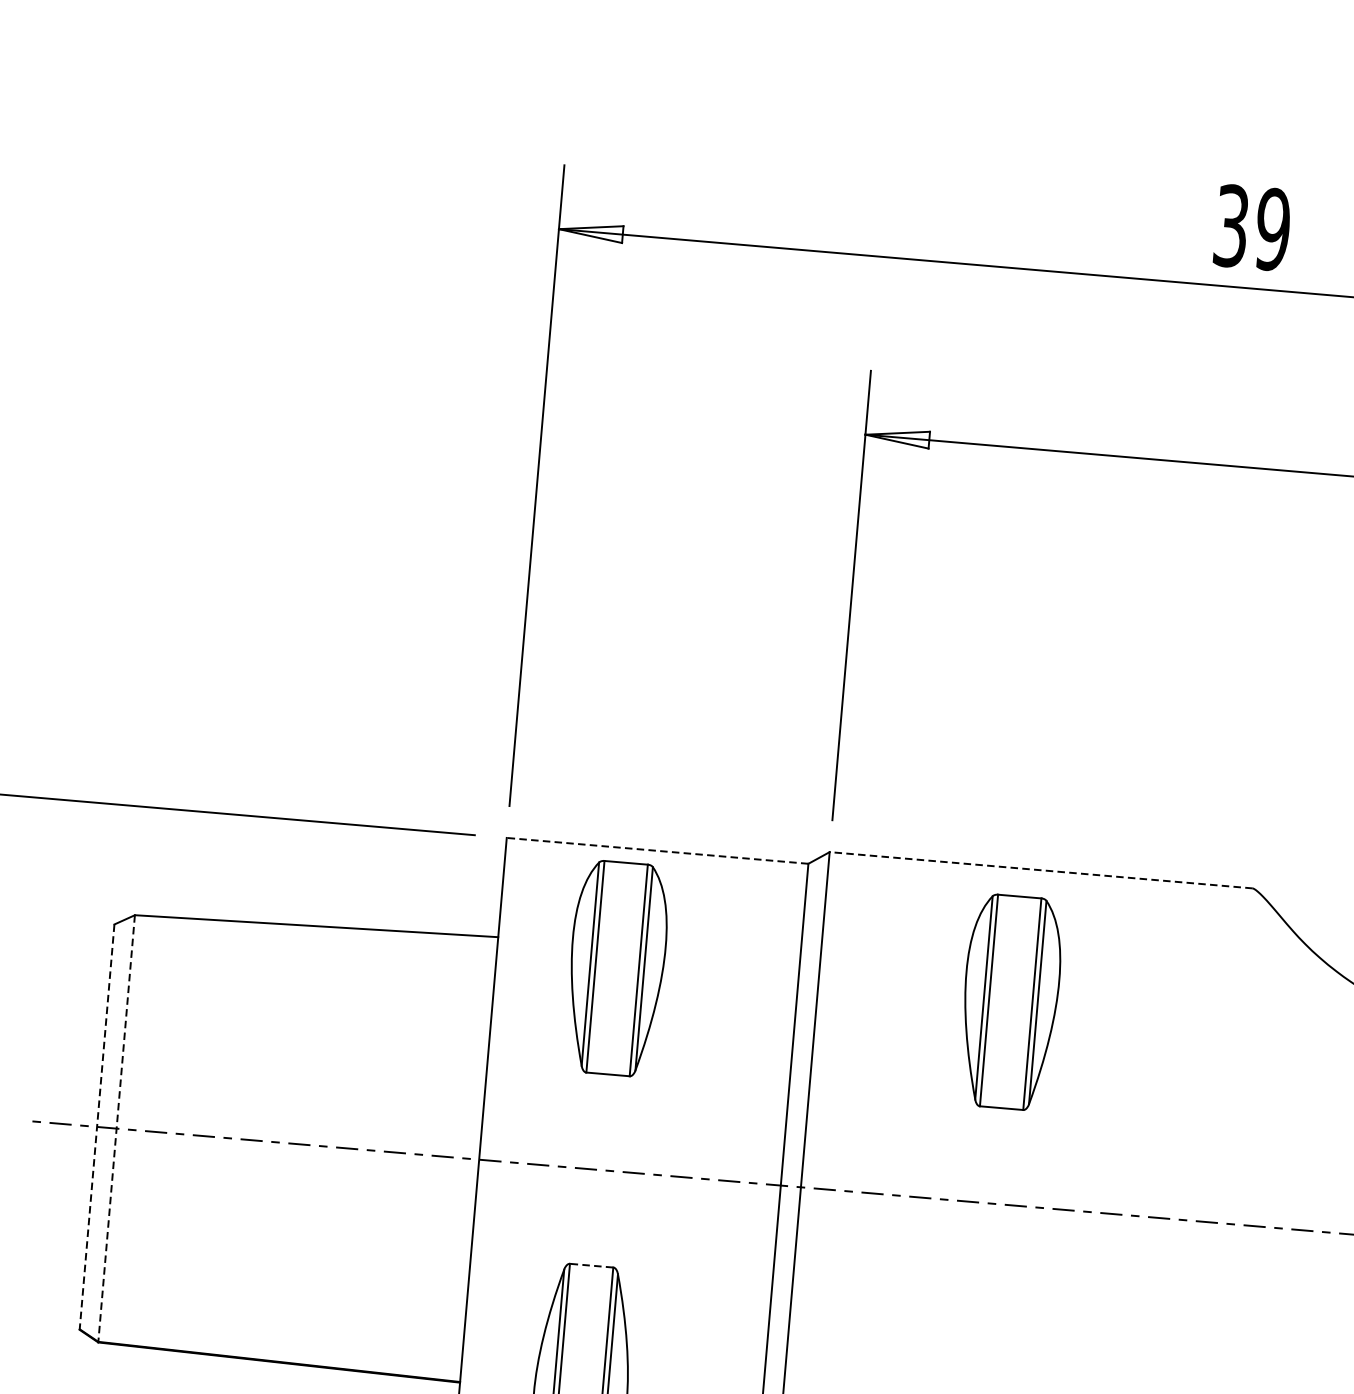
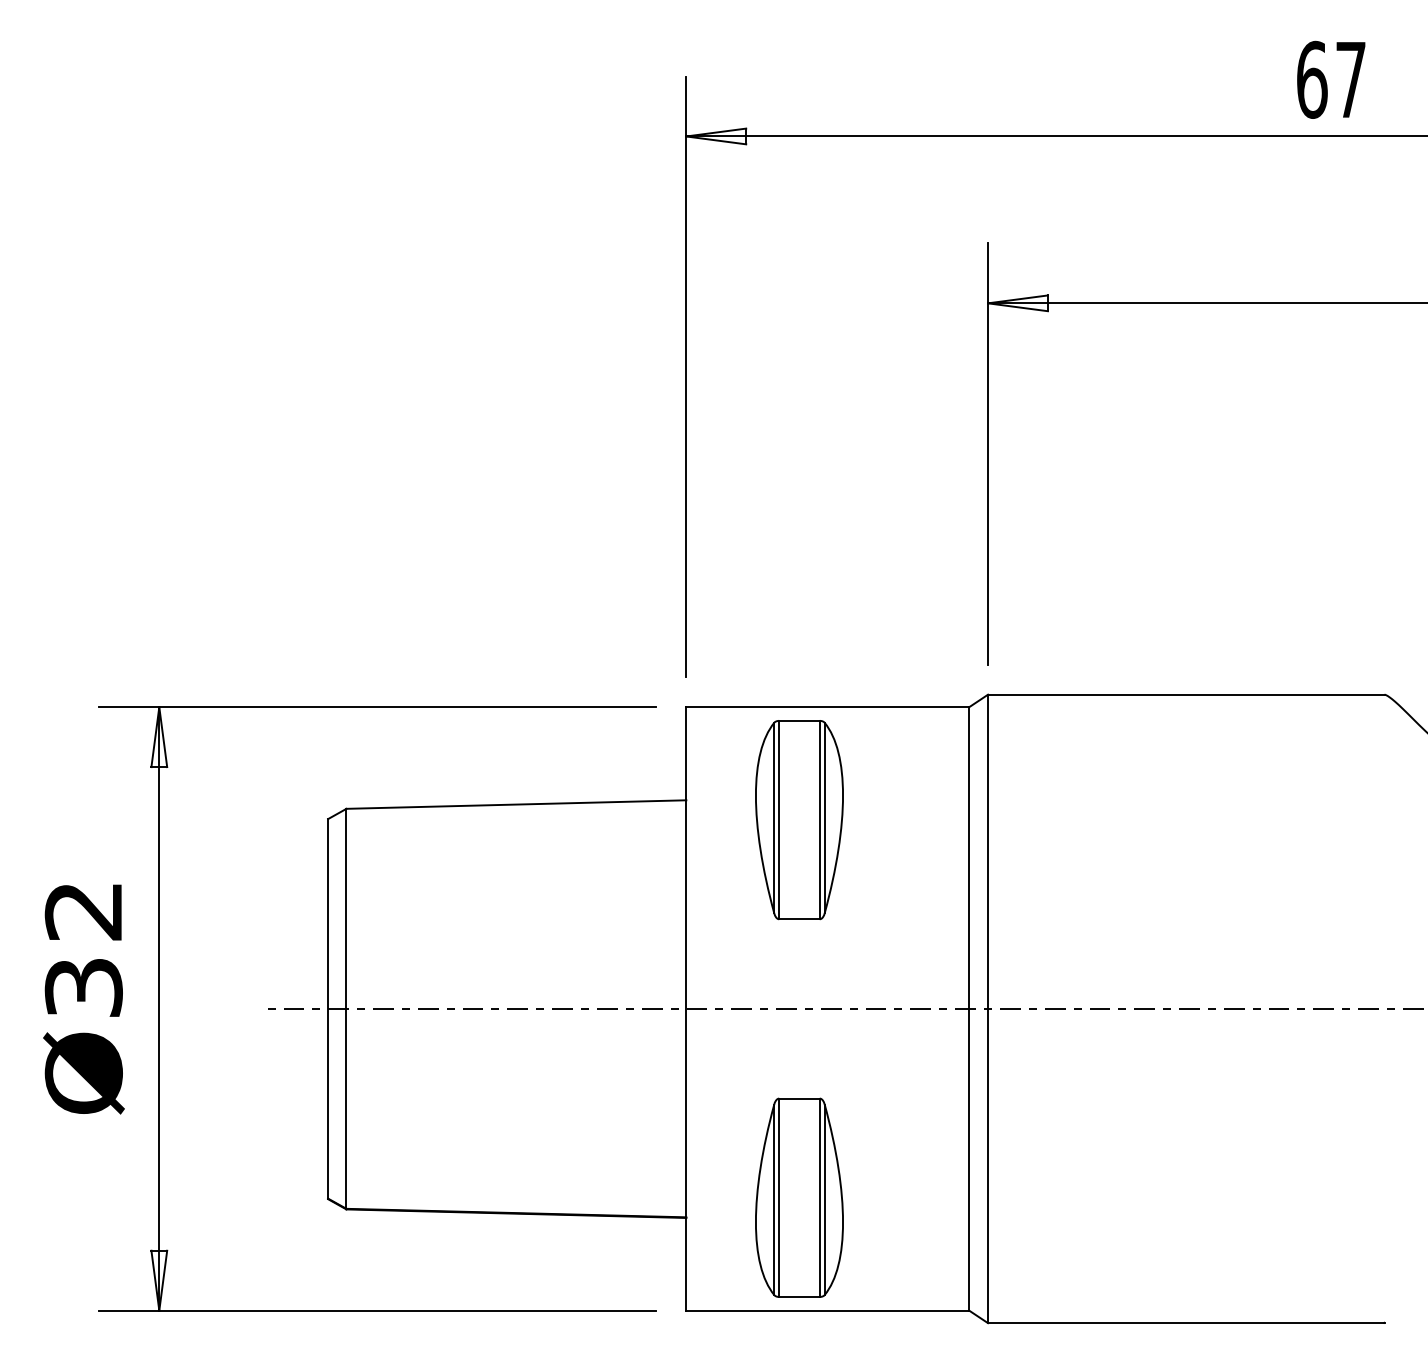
text: (1252, 227) -> (1331, 79), 39 -> 67
line: (657, 851) -> (827, 707), dashed -> solid
line: (1040, 869) -> (1185, 694), dashed -> solid
part: (1010, 1002) -> (1168, 820), removed
line: (97, 1127) -> (328, 1009), dashed -> solid
line: (116, 1129) -> (346, 1009), dashed -> solid
line: (590, 1265) -> (798, 1098), dashed -> solid

